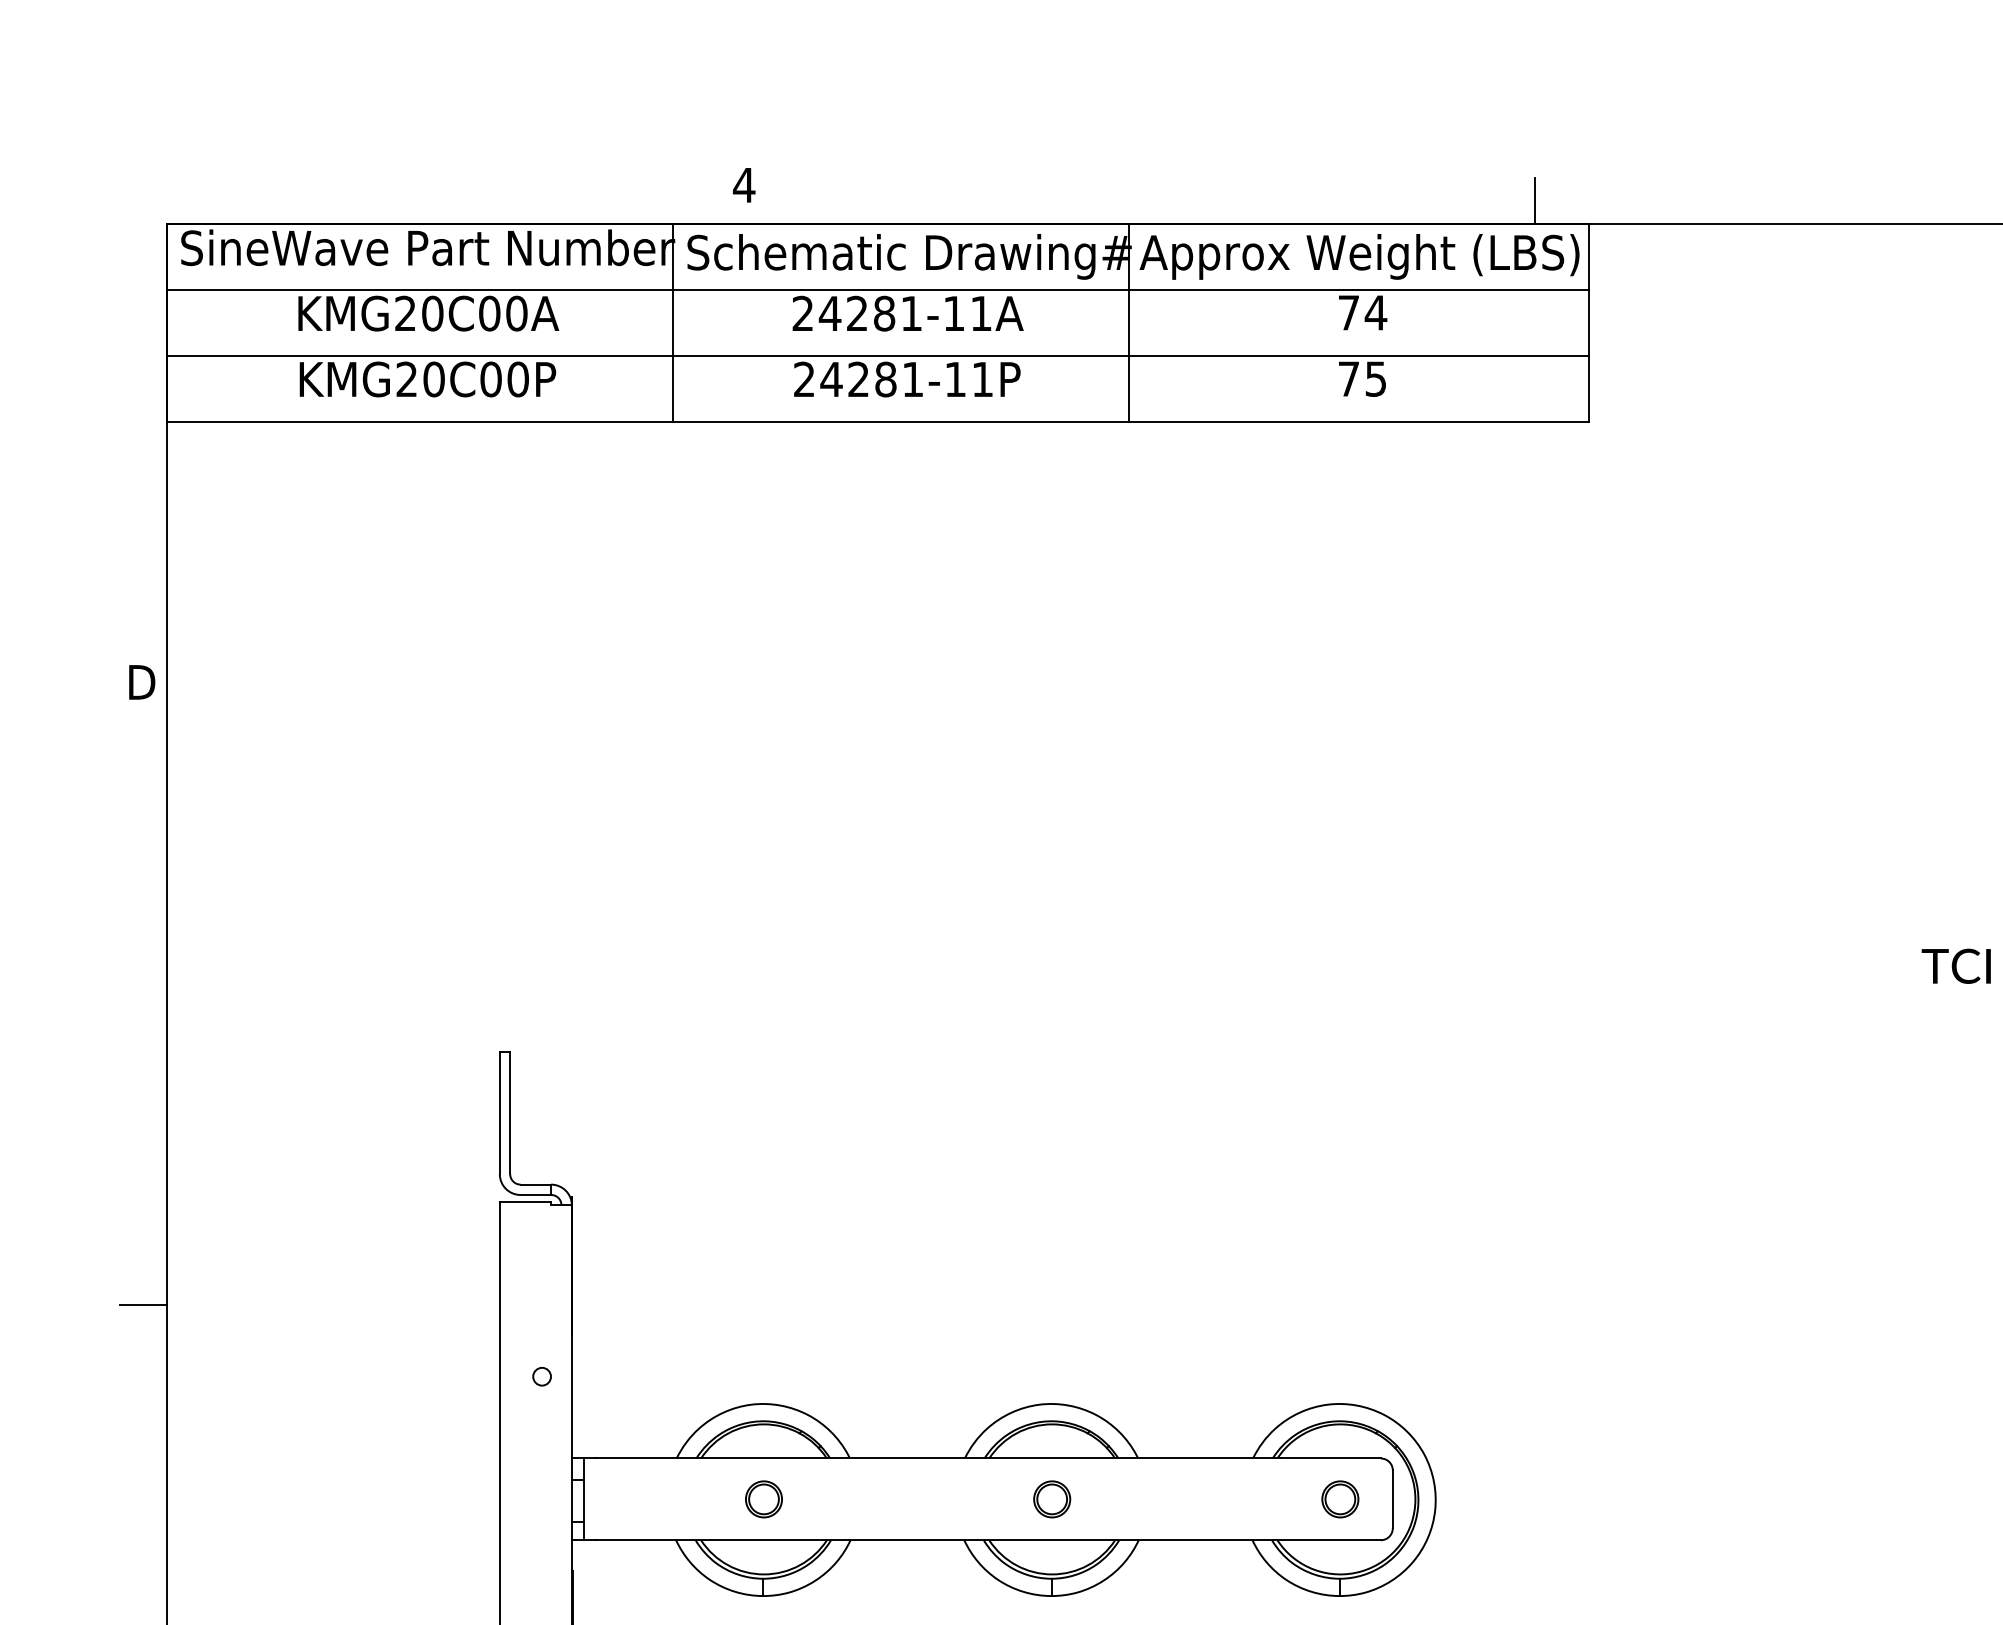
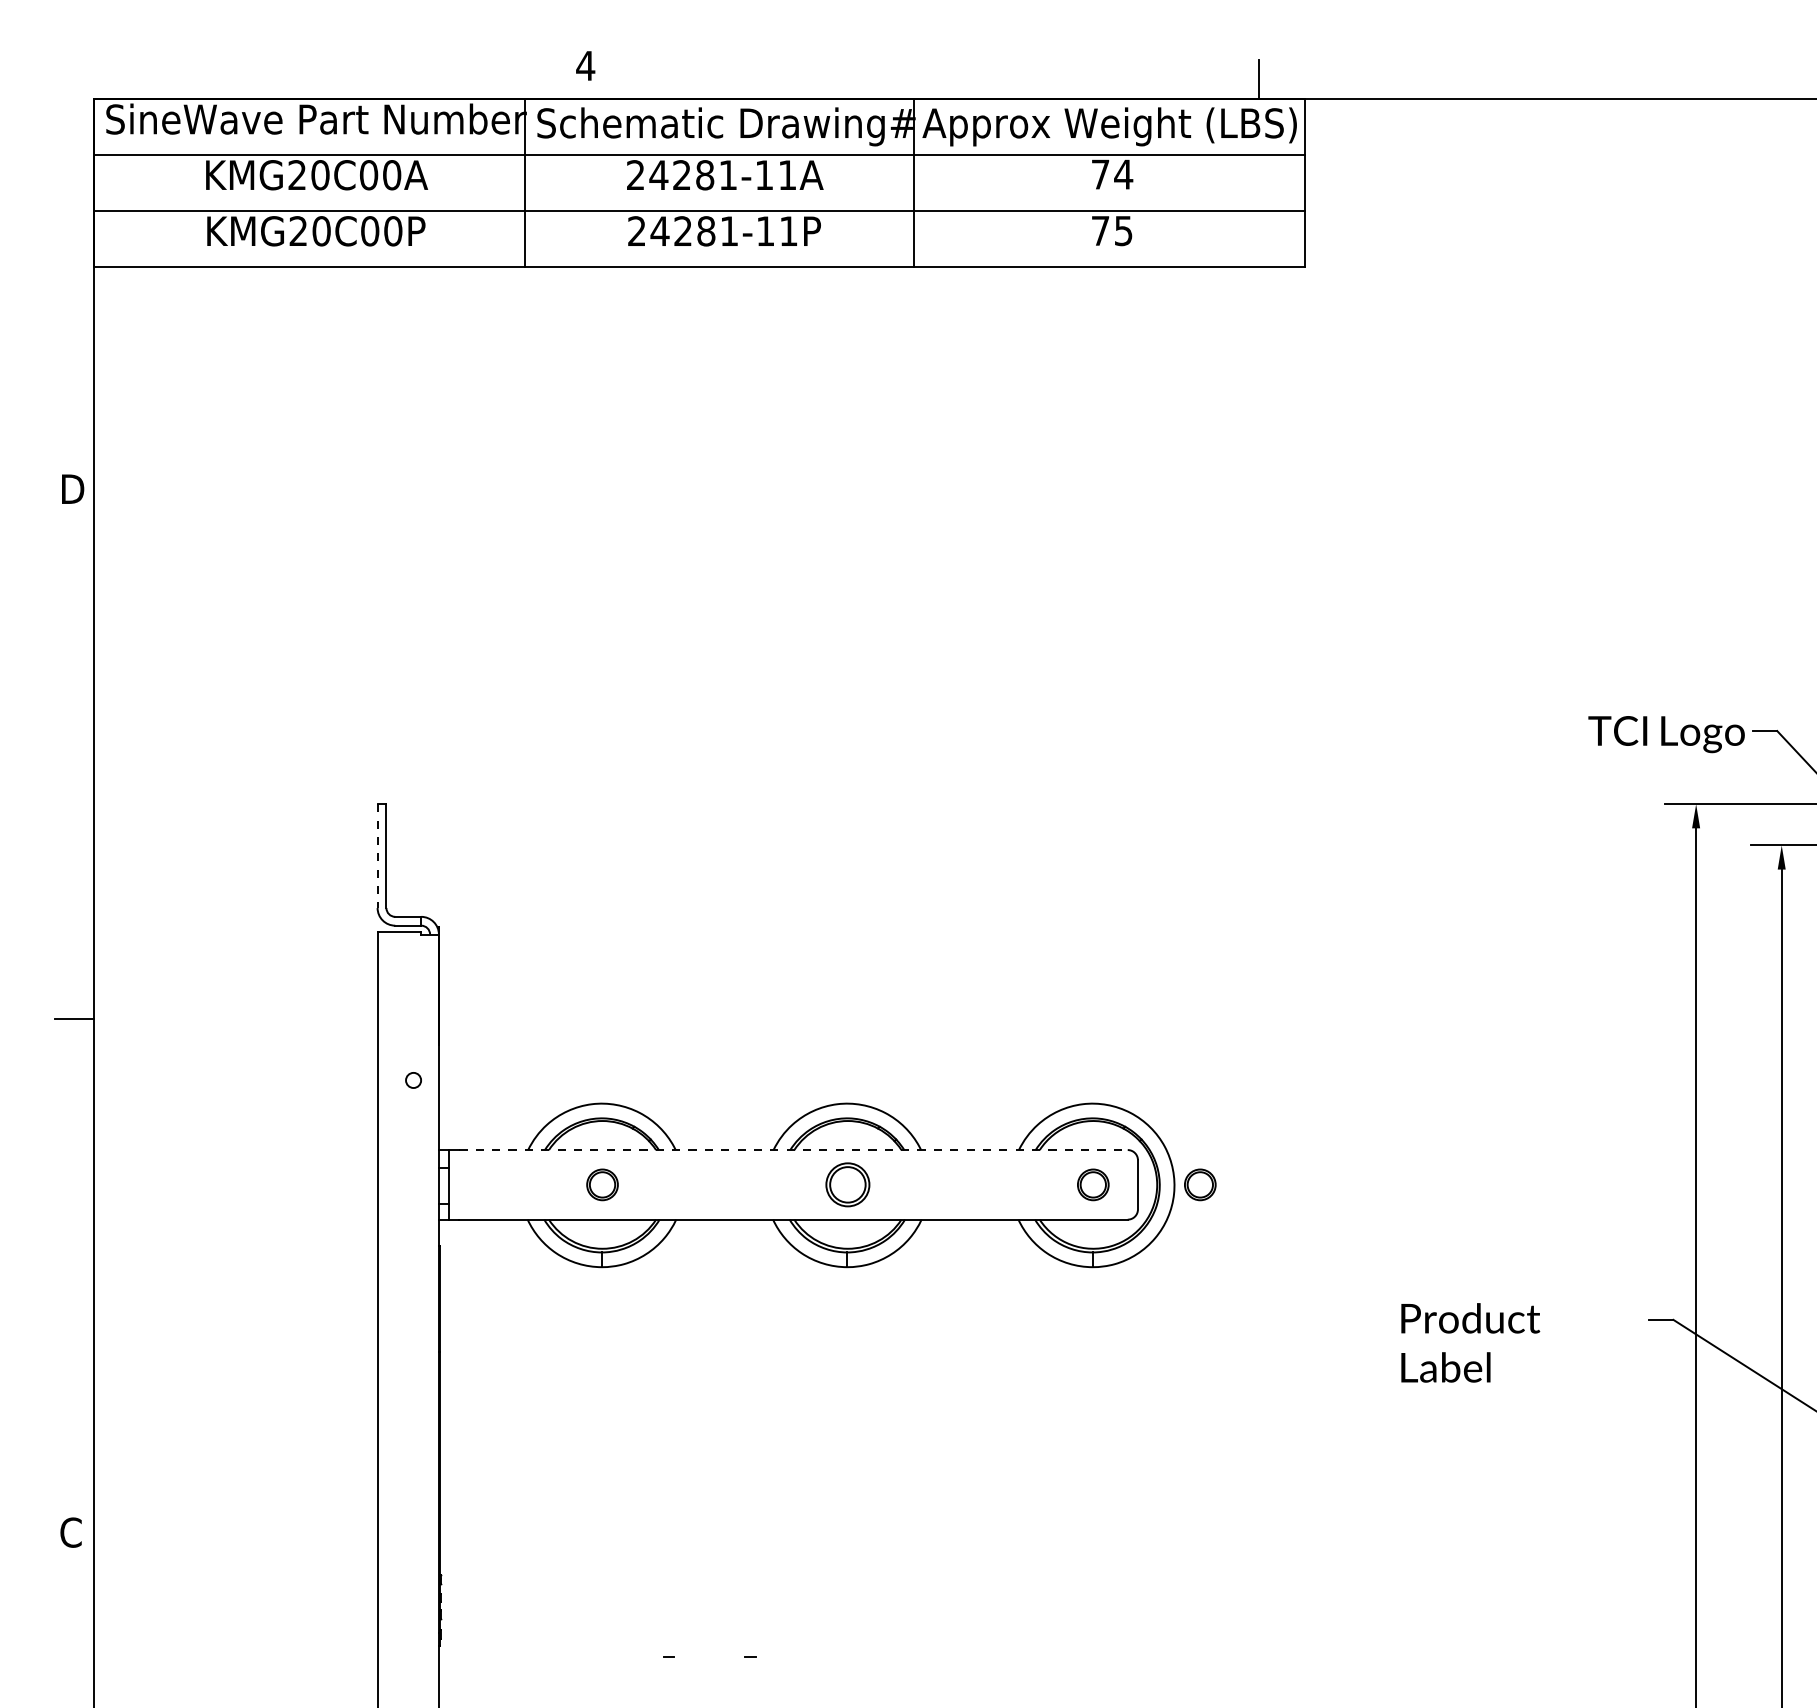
line: (499, 1113) -> (377, 856), solid -> dashed
line: (989, 1459) -> (794, 1150), solid -> dashed
part: (1051, 1498) -> (847, 1184), size x1.4
part: (1466, 1498) -> (1200, 1184), added

